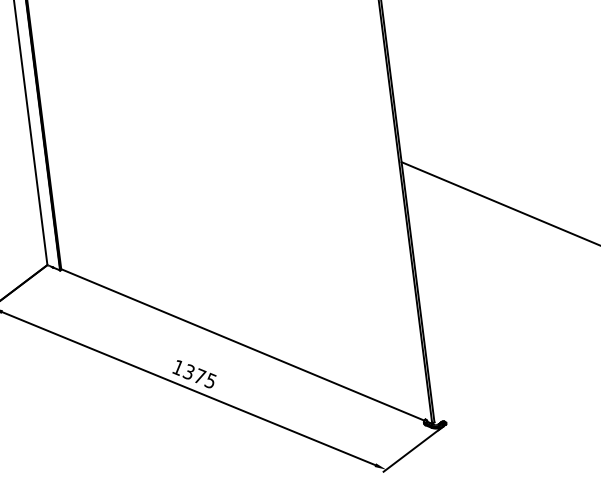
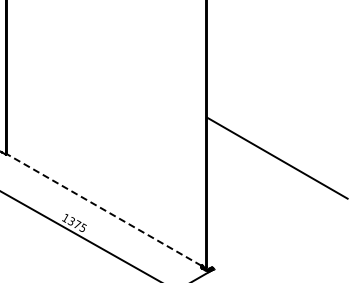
line: (241, 344) -> (103, 209), solid -> dashed

